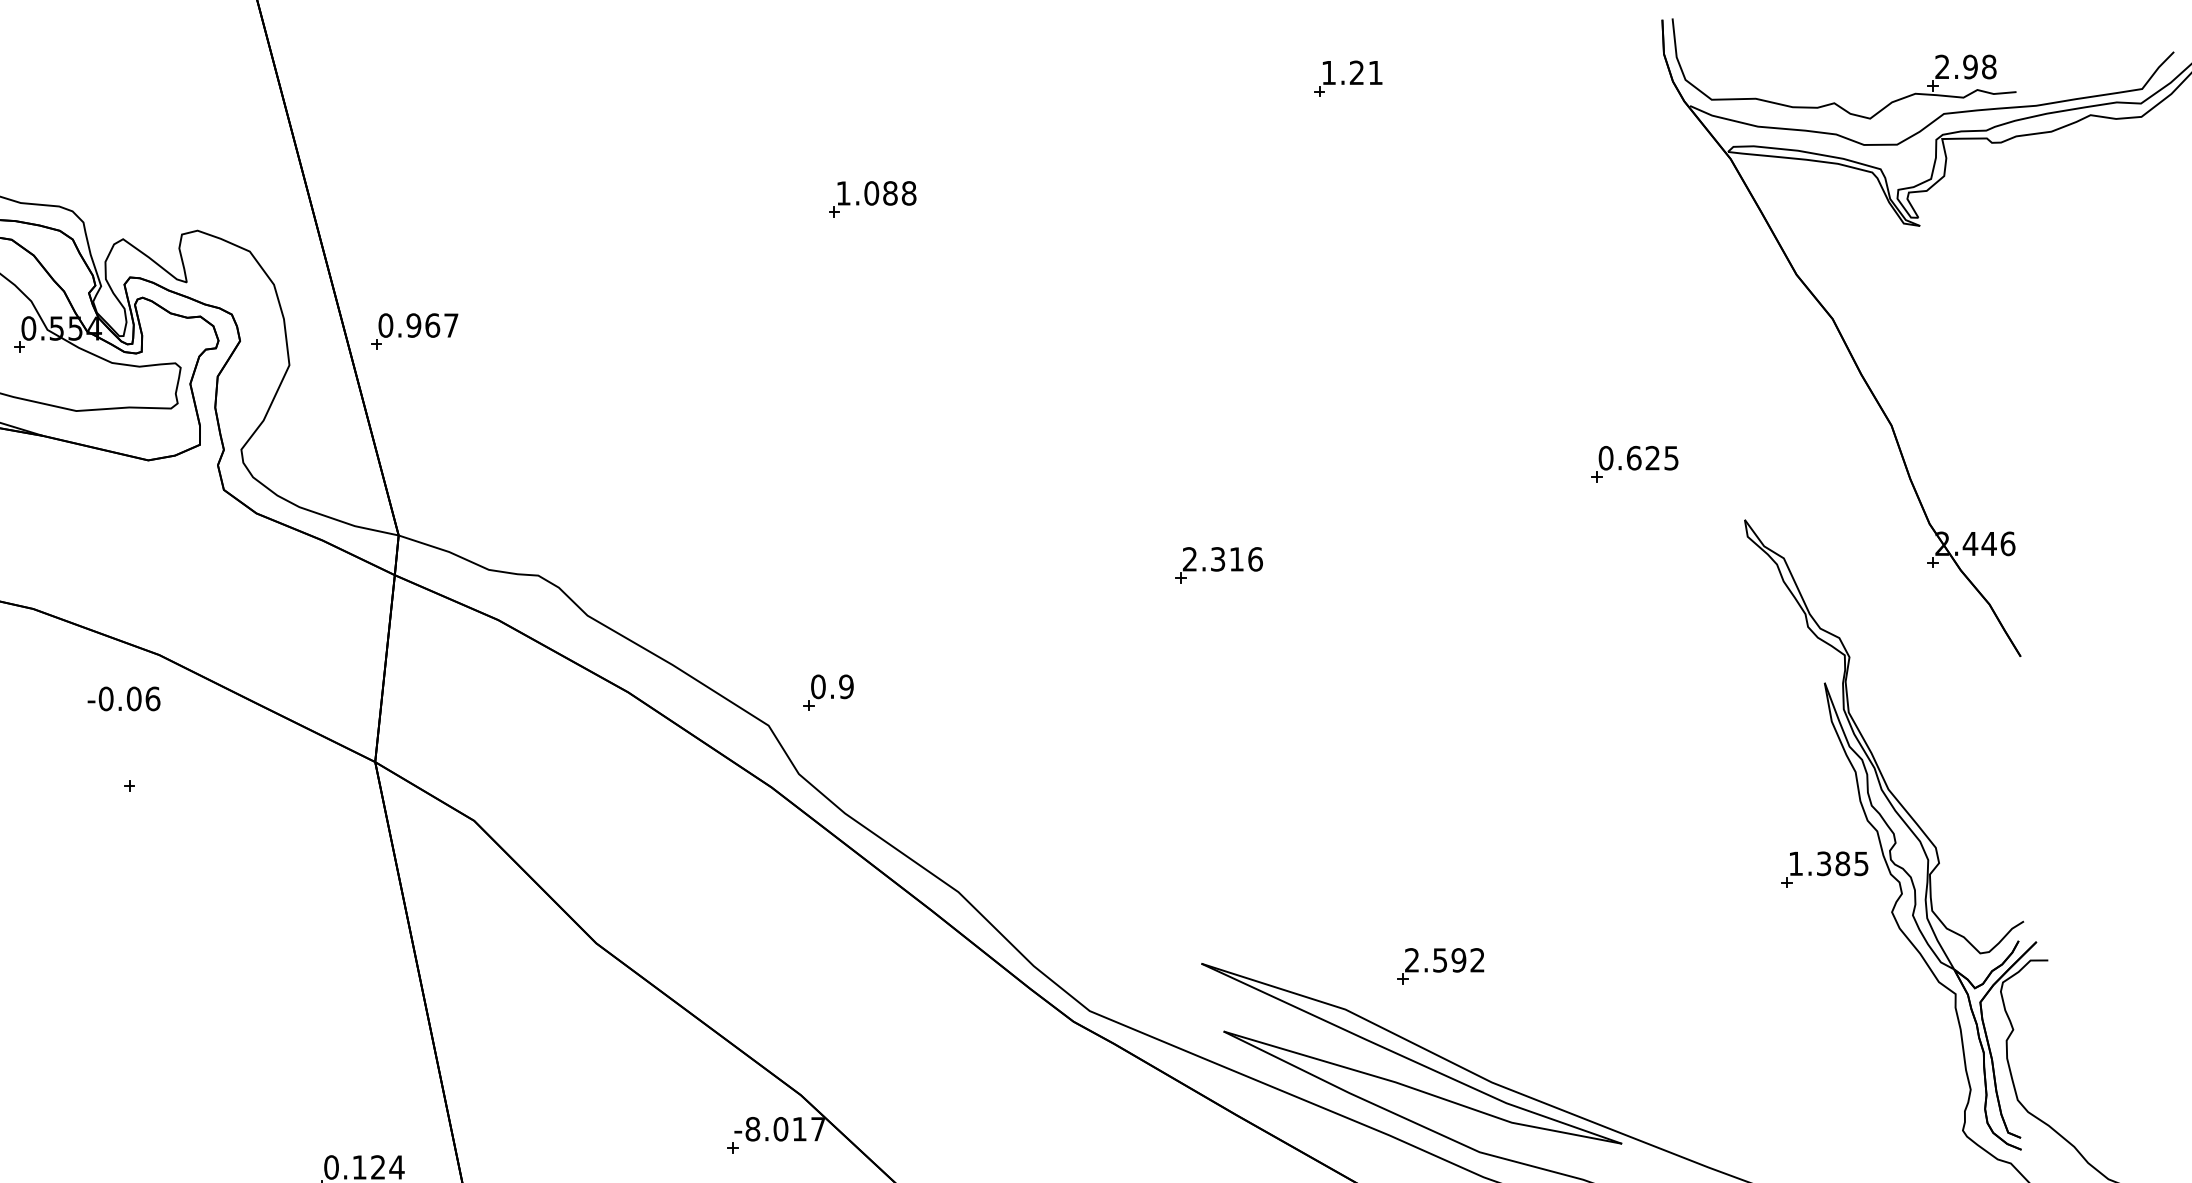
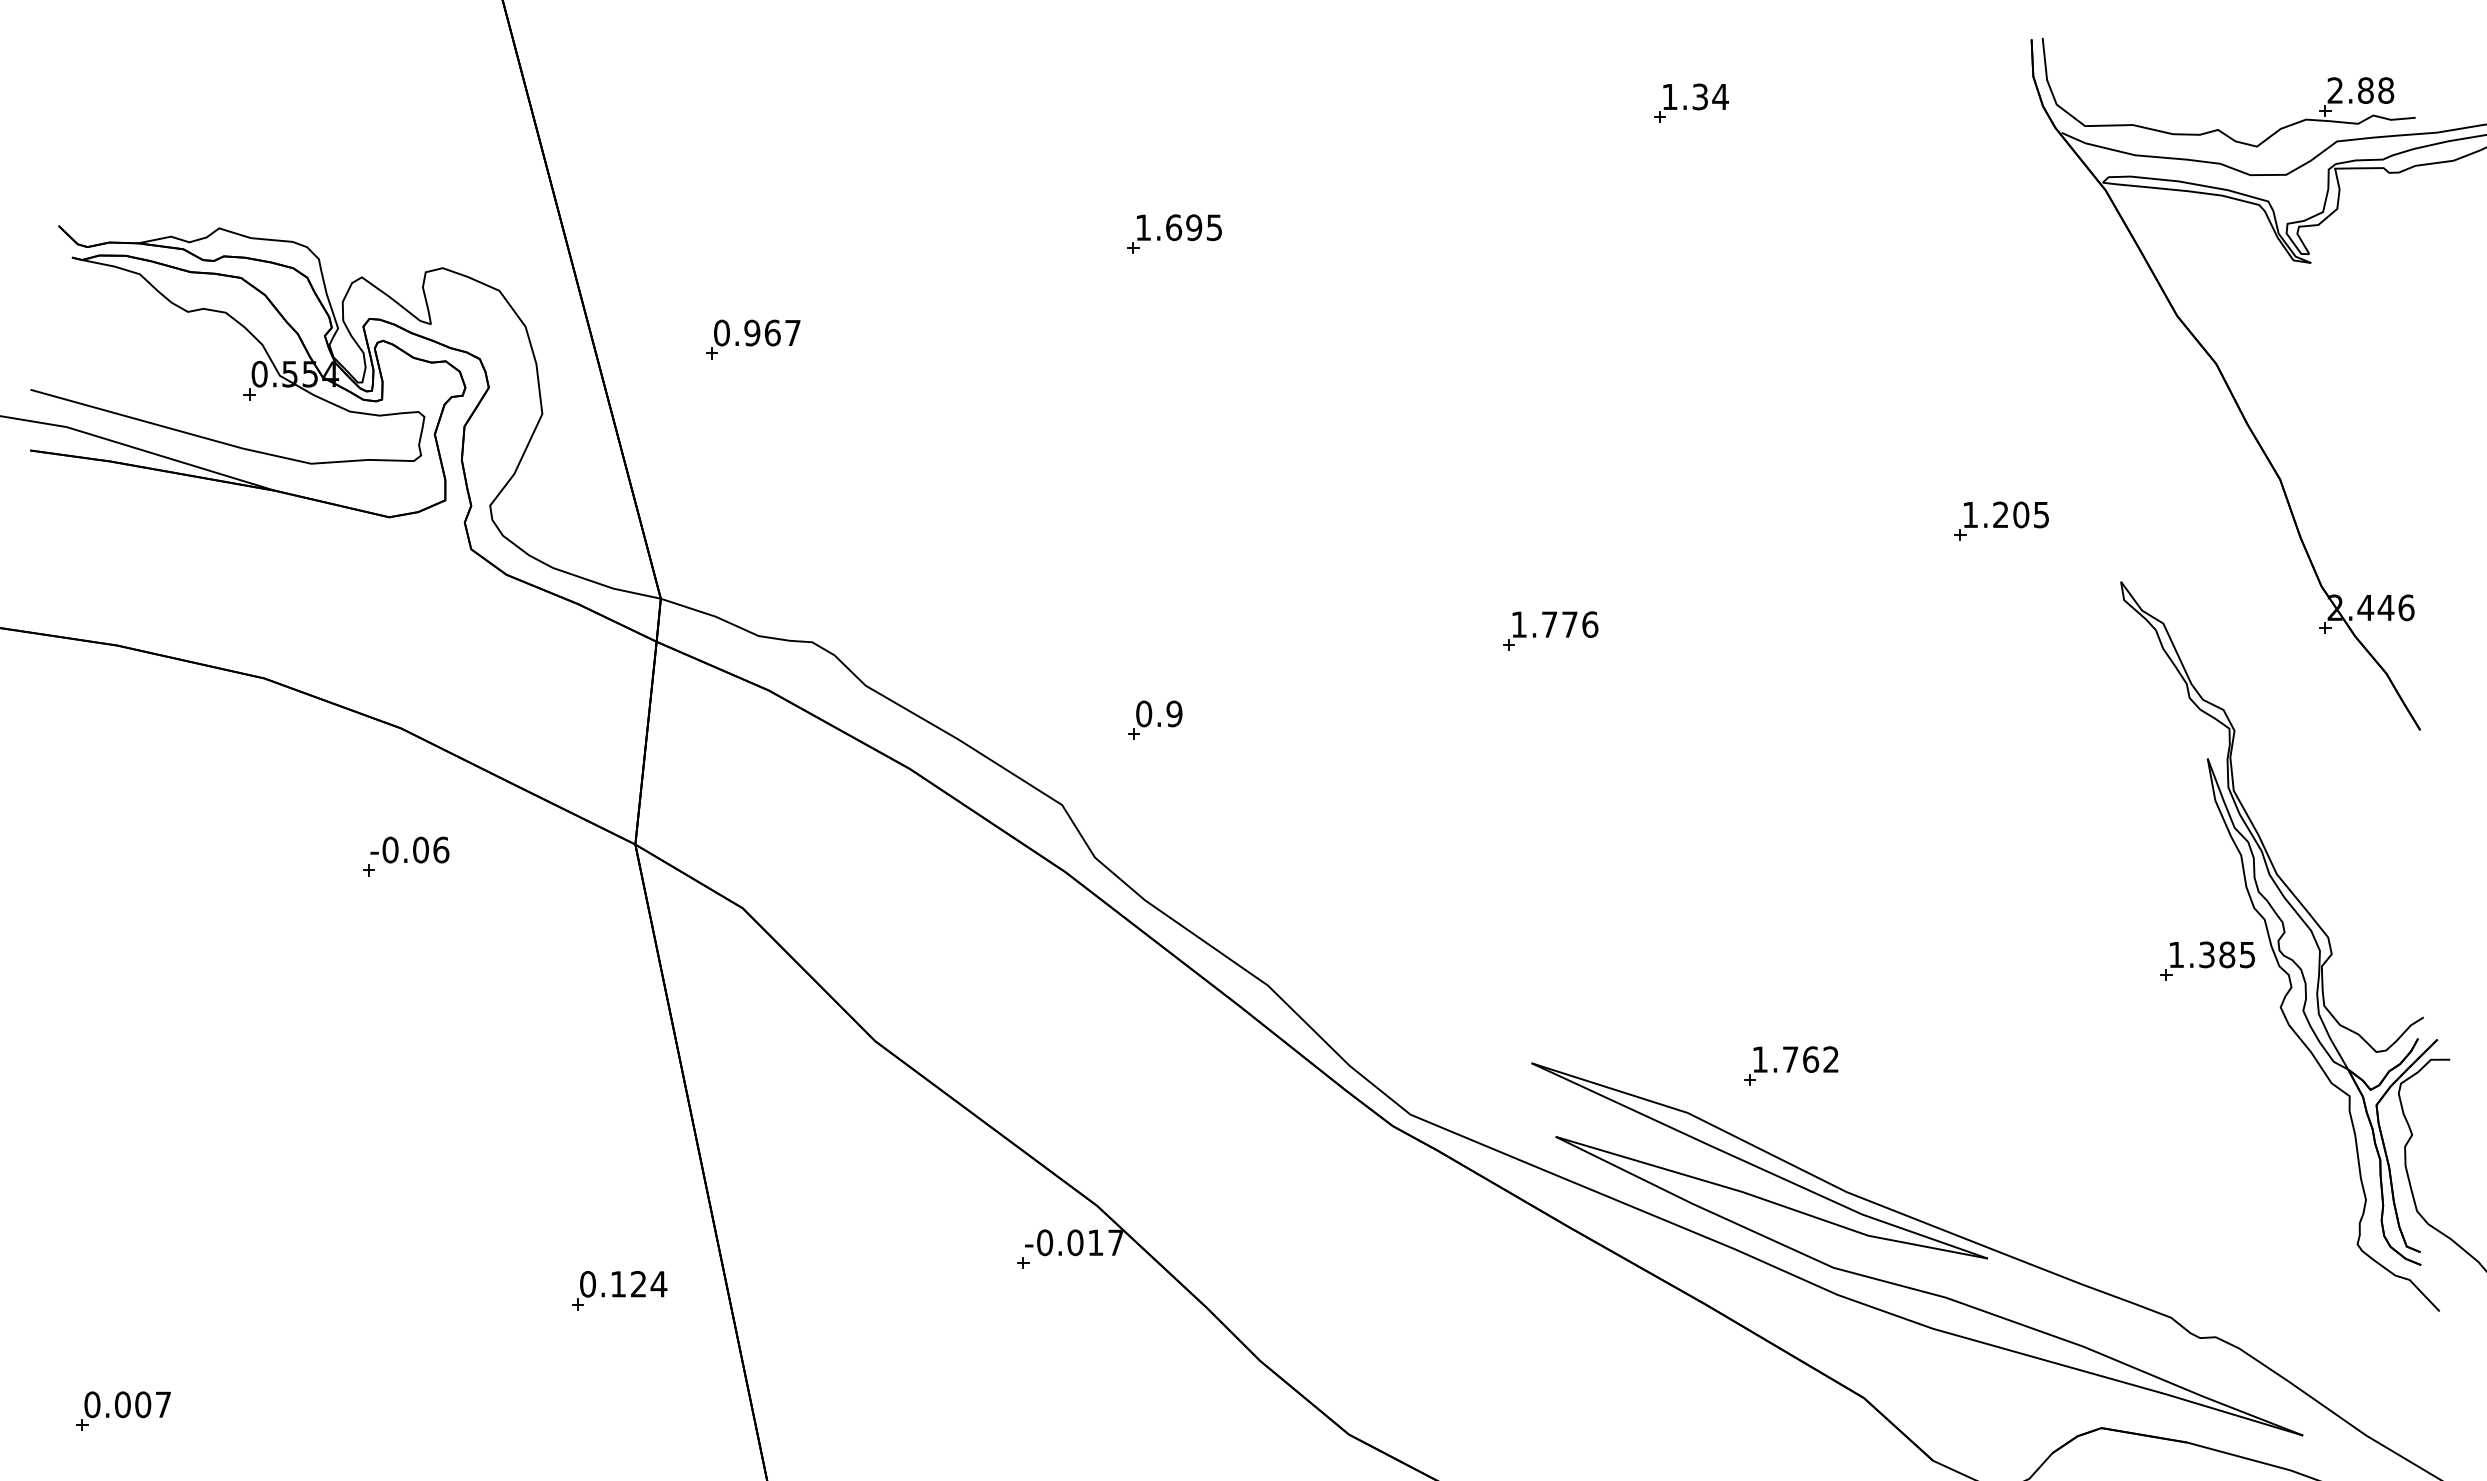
text: (1970, 66) -> (2365, 90), 2.98 -> 2.88
text: (1366, 72) -> (1710, 96), 1.21 -> 1.34
text: (890, 193) -> (1194, 227), 1.088 -> 1.695
part: (414, 331) -> (753, 339), moved
text: (1629, 457) -> (1995, 514), 0.625 -> 1.205
text: (1213, 559) -> (1544, 624), 2.316 -> 1.776
part: (828, 691) -> (1155, 719), moved
text: (123, 698) -> (409, 849), moved
text: (1435, 960) -> (1785, 1059), 2.592 -> 1.762
text: (753, 1128) -> (1045, 1242), -8.017 -> -0.017

